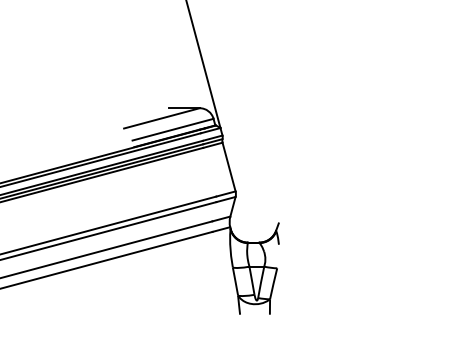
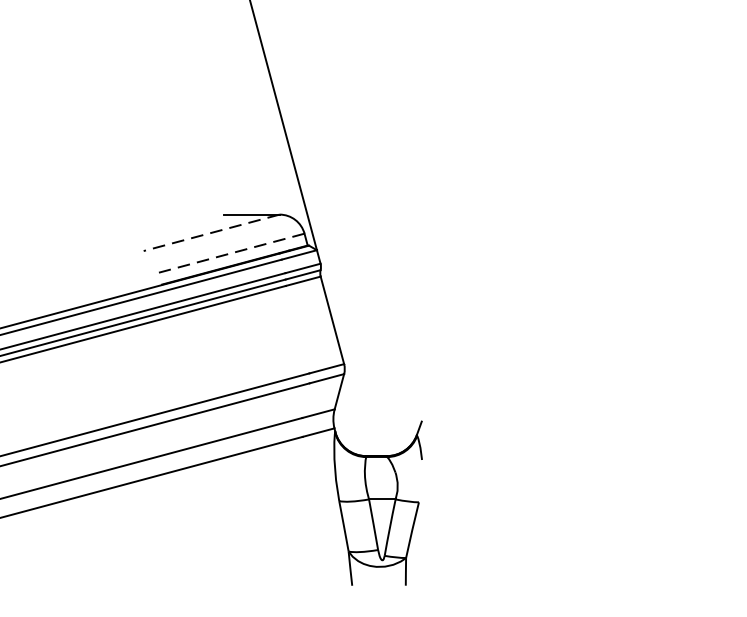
line: (161, 118) -> (210, 233), solid -> dashed
line: (173, 129) -> (232, 252), solid -> dashed

